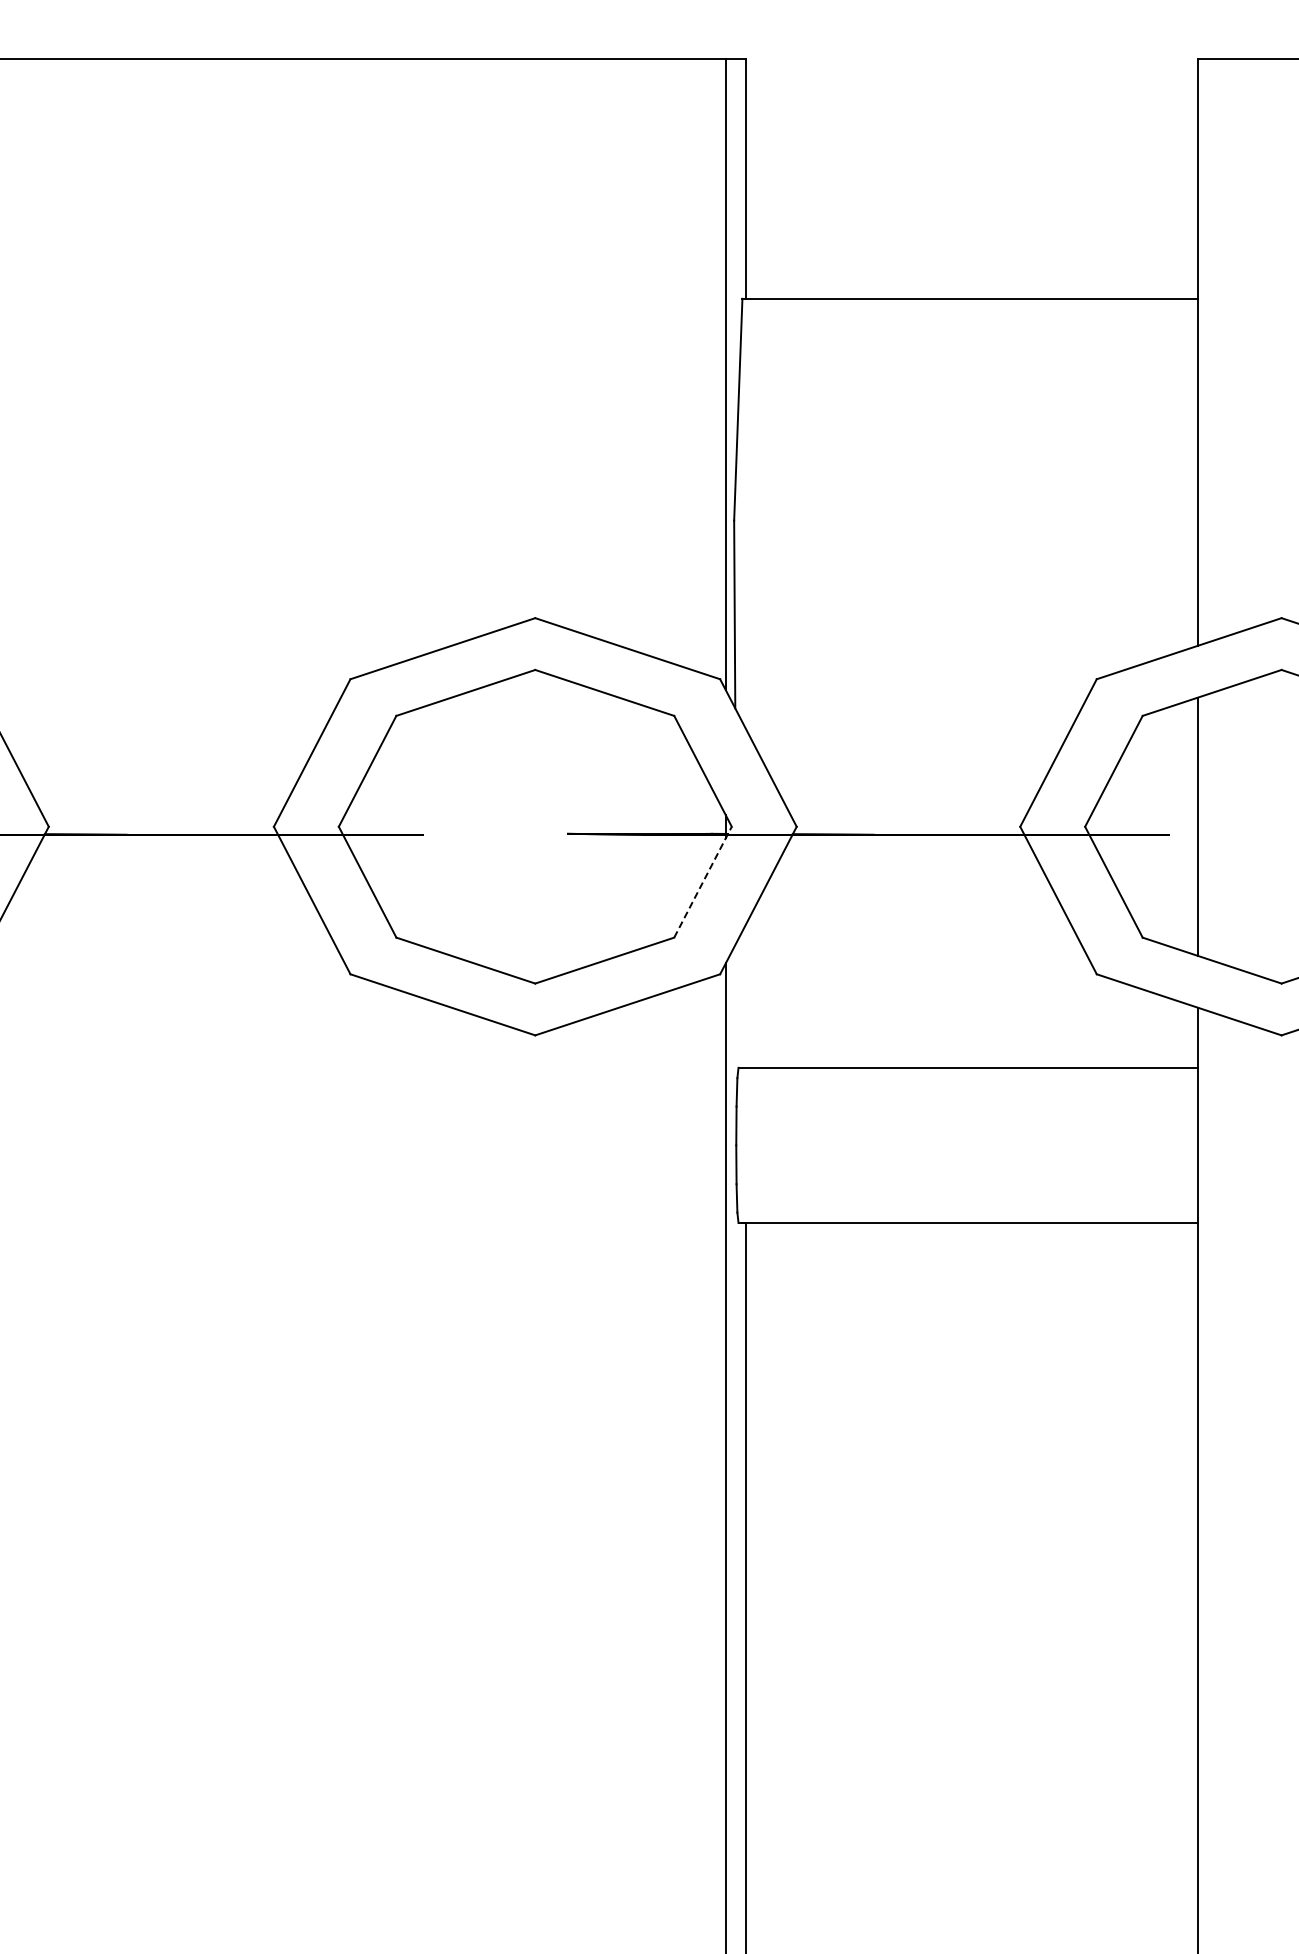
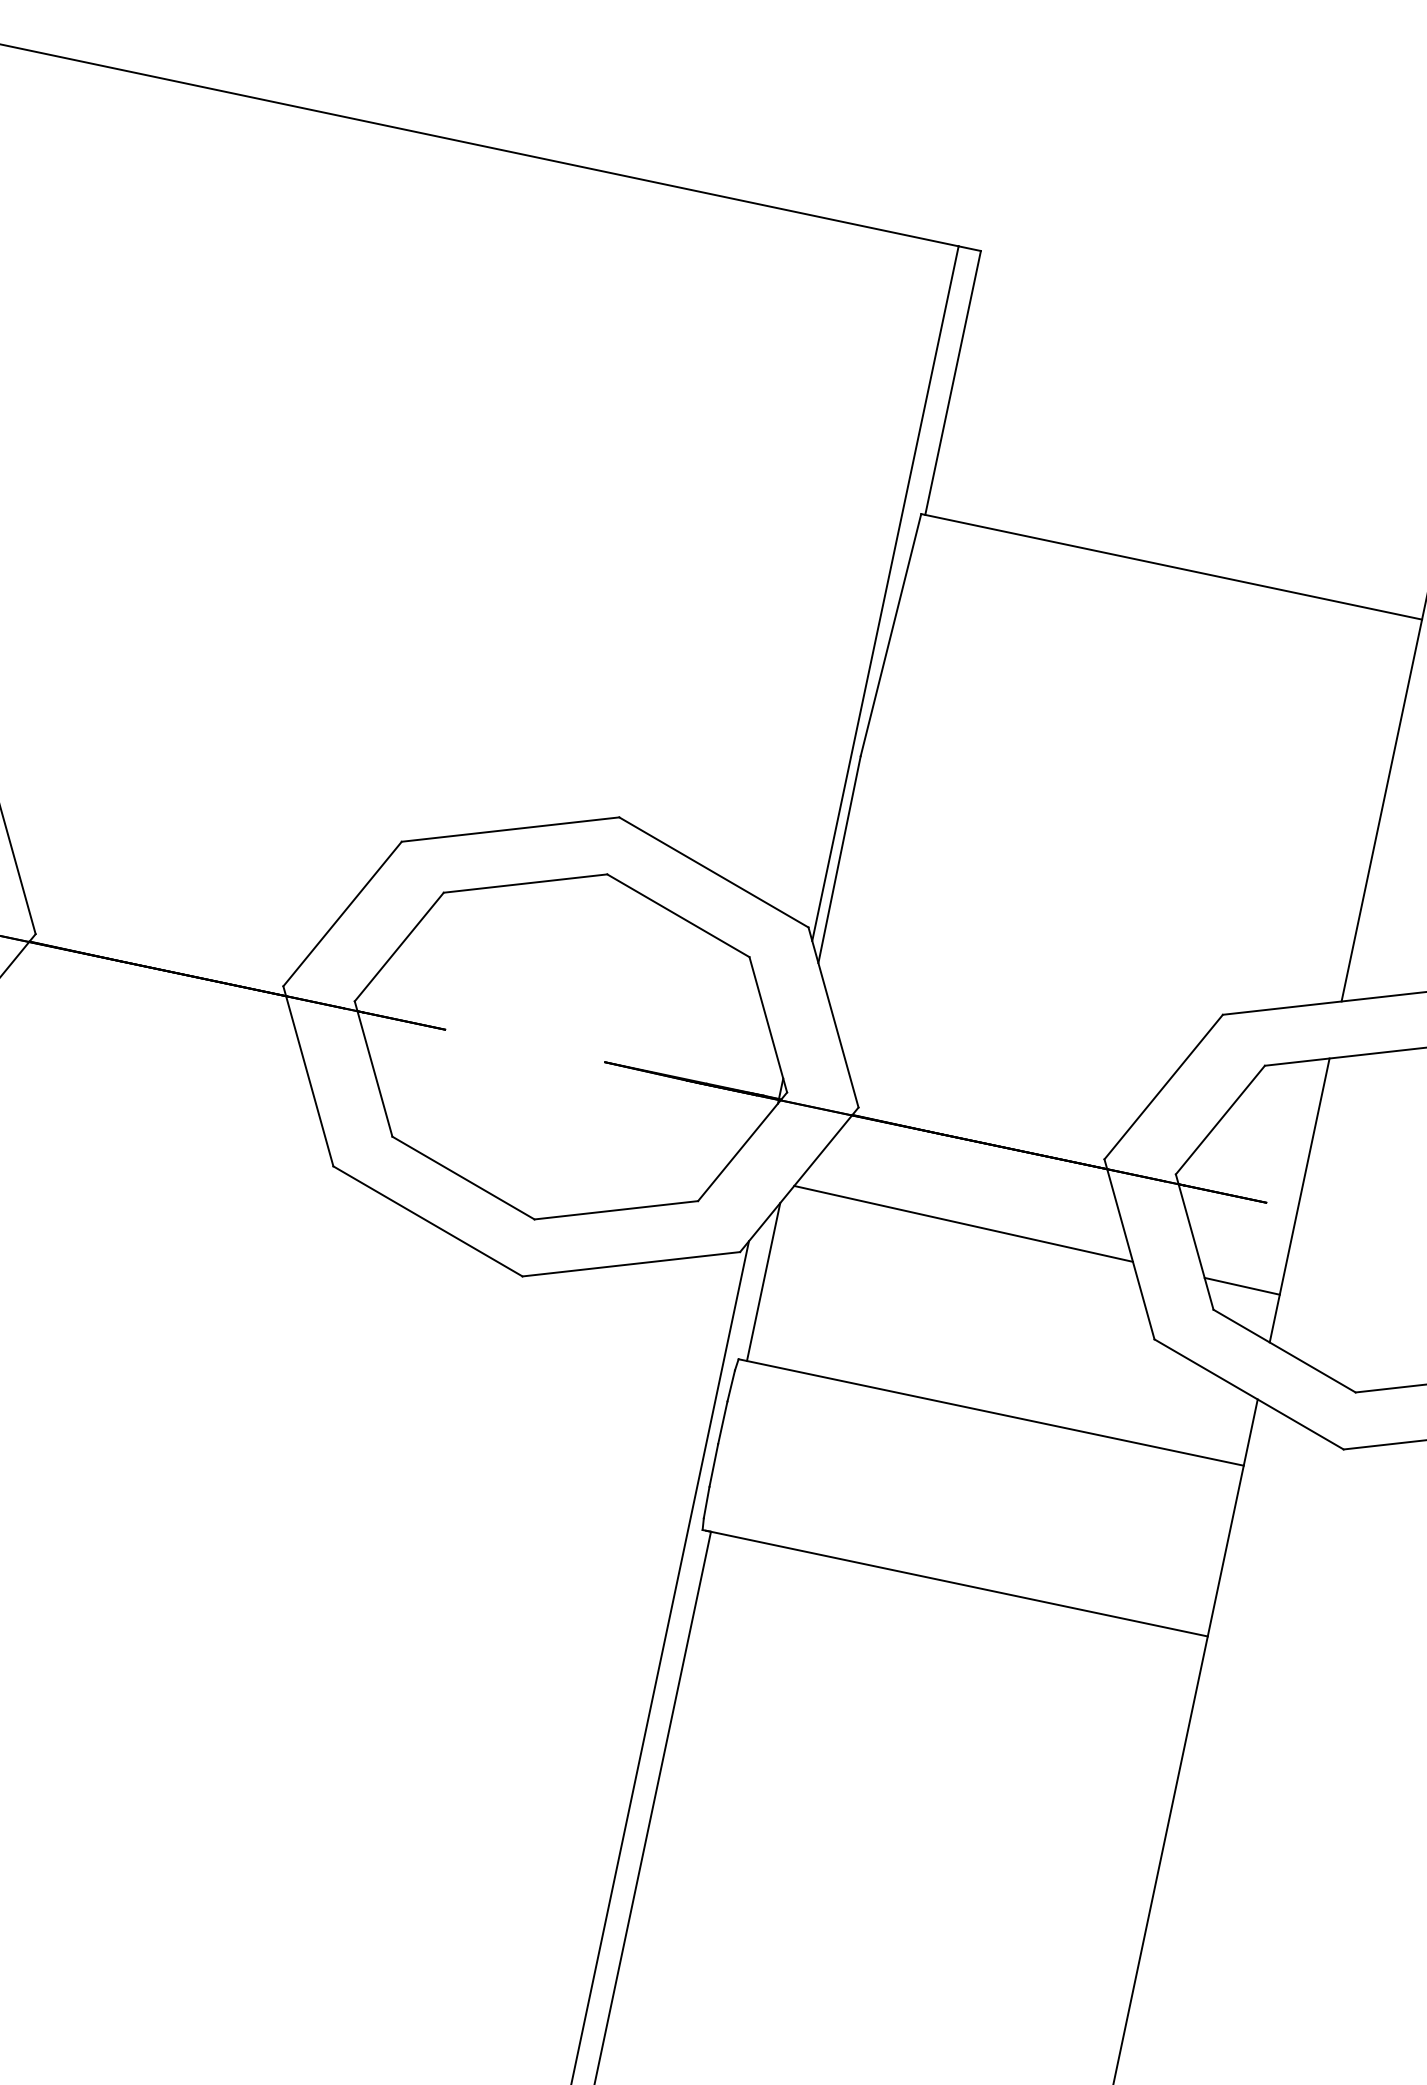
line: (703, 881) -> (743, 1146), dashed -> solid
line: (909, 908) -> (963, 1223), added
line: (1163, 911) -> (1242, 1285), added
line: (746, 995) -> (764, 1281), added

